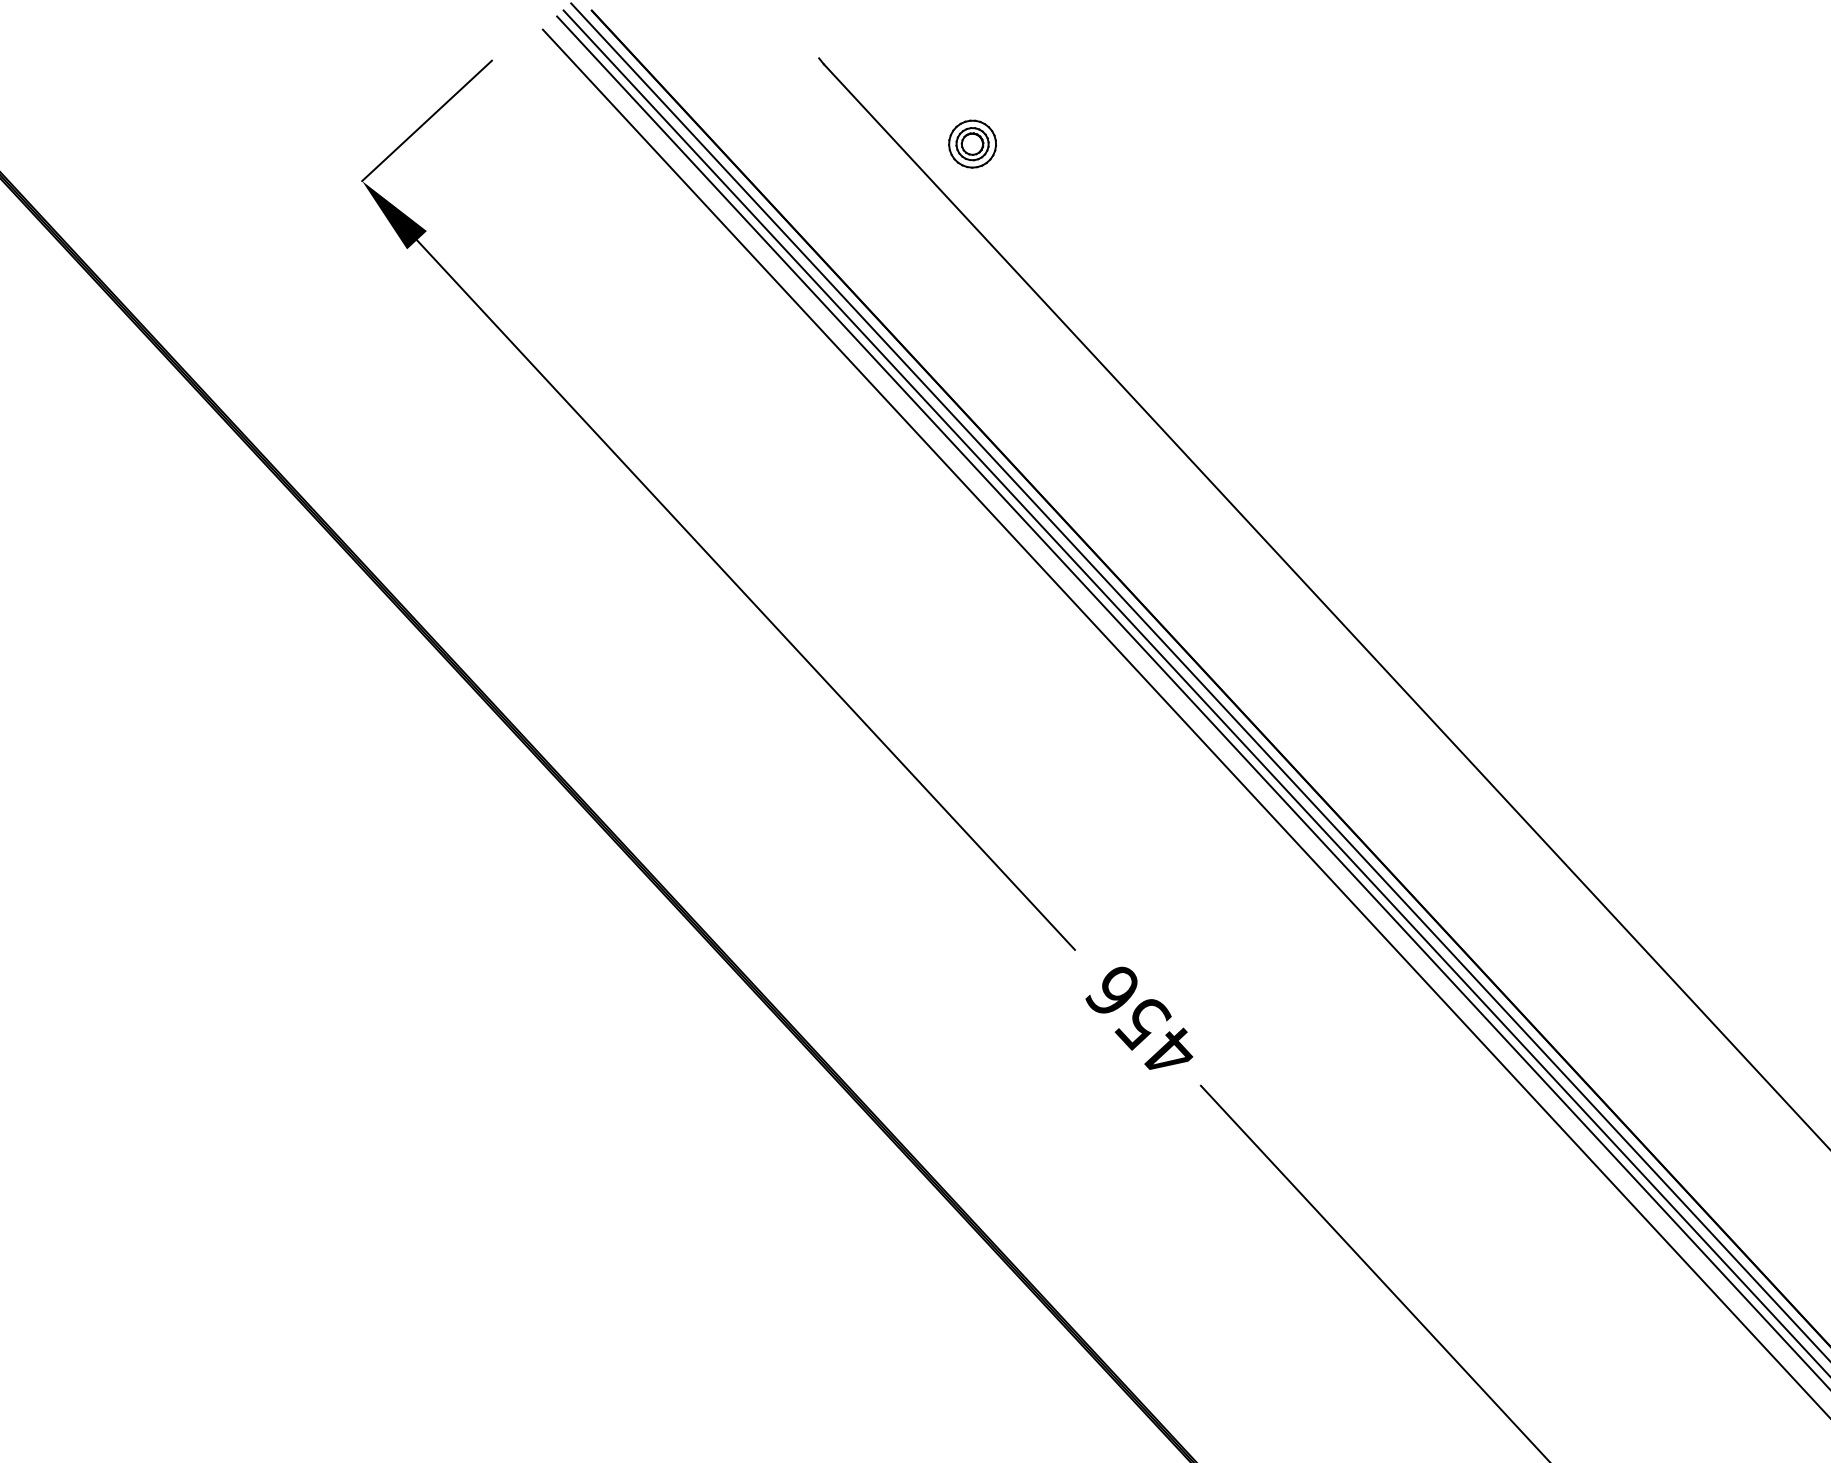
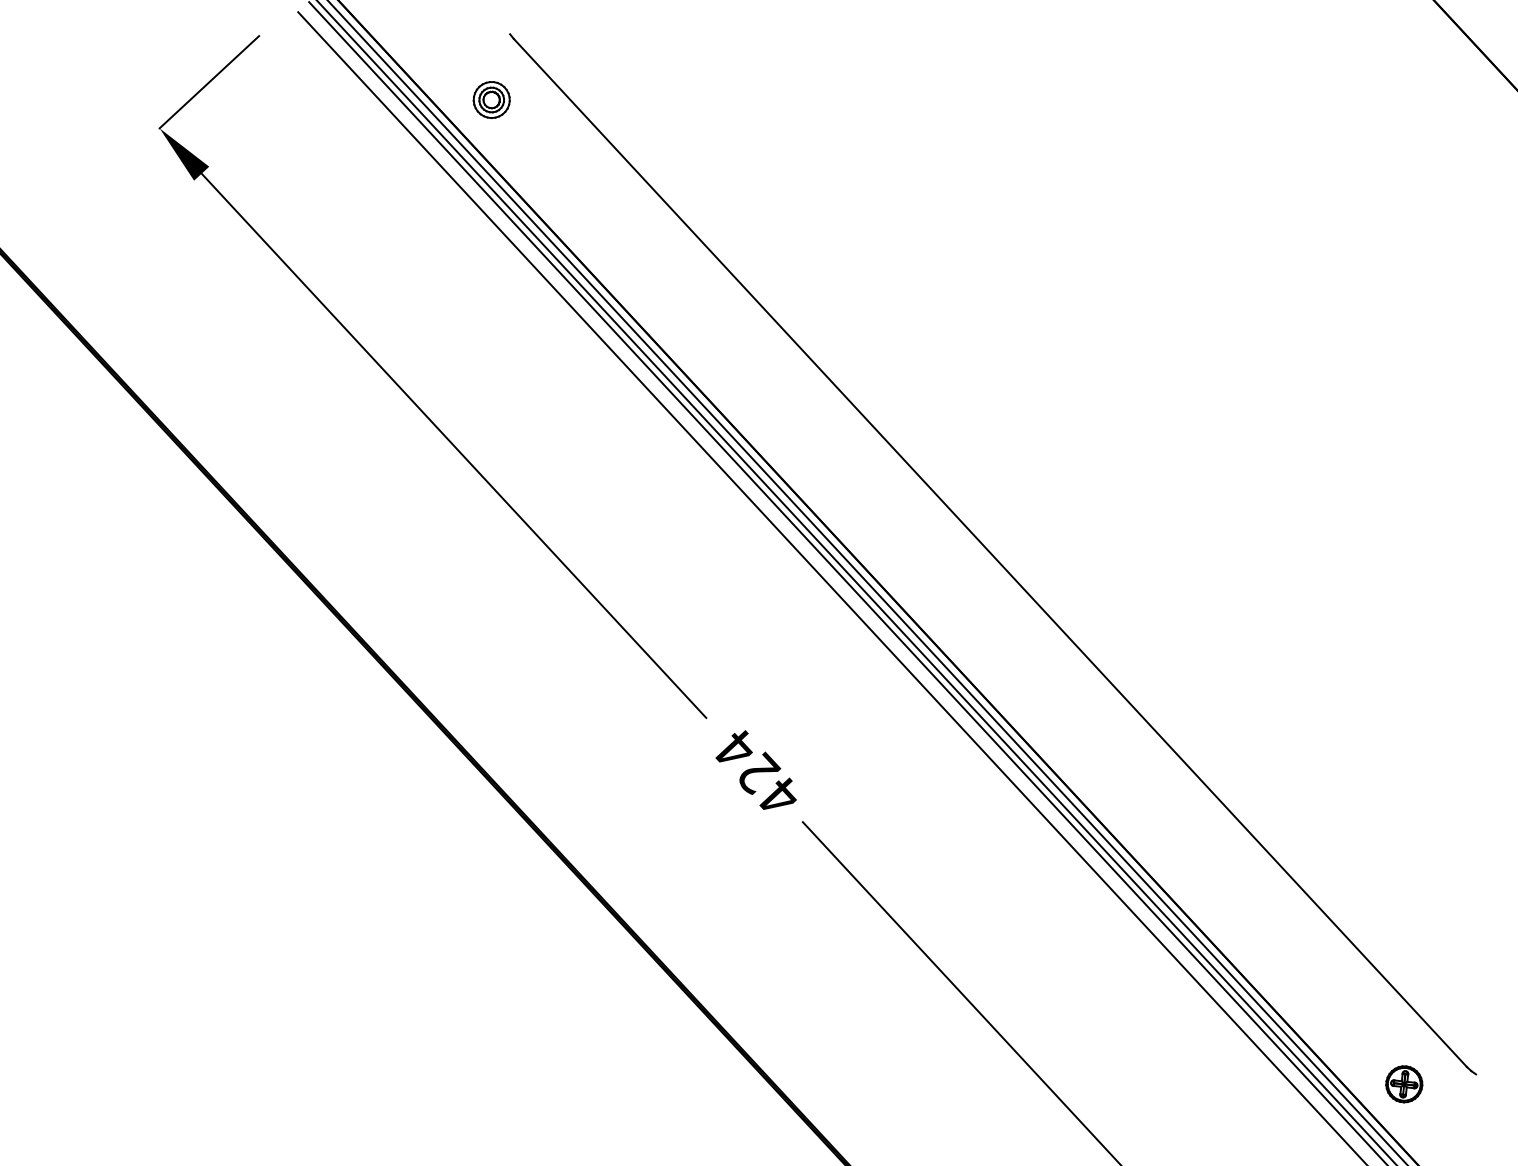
part: (972, 143) -> (491, 99), moved
text: (1128, 1008) -> (747, 762), 456 -> 424

